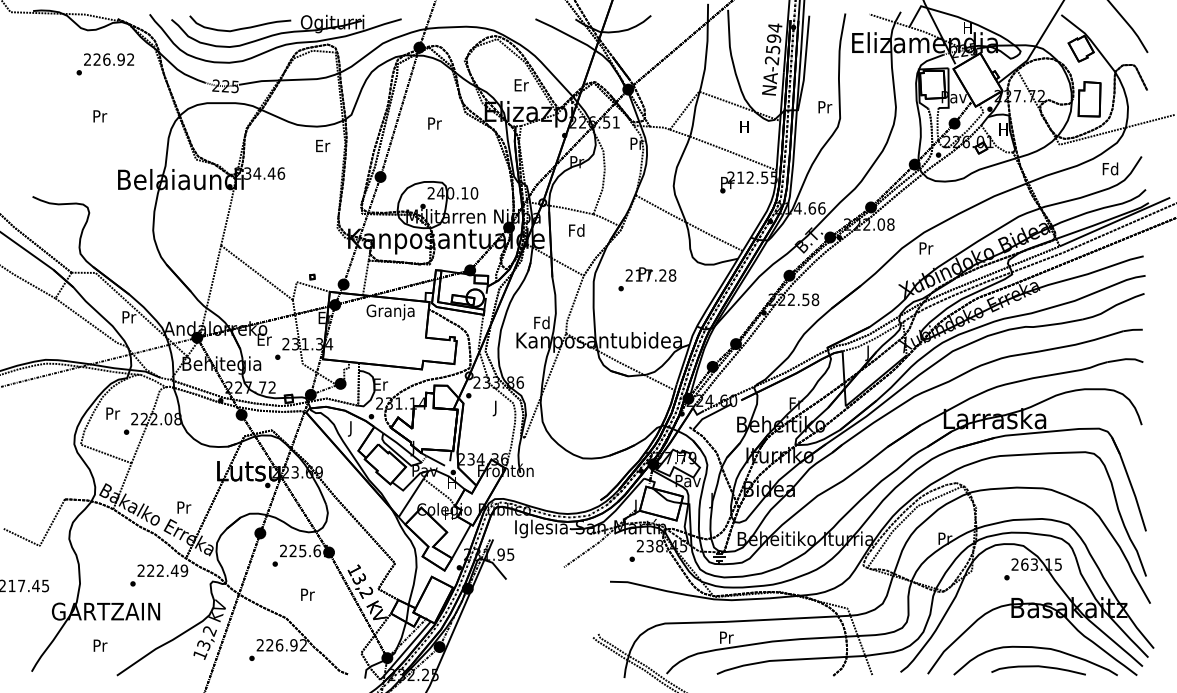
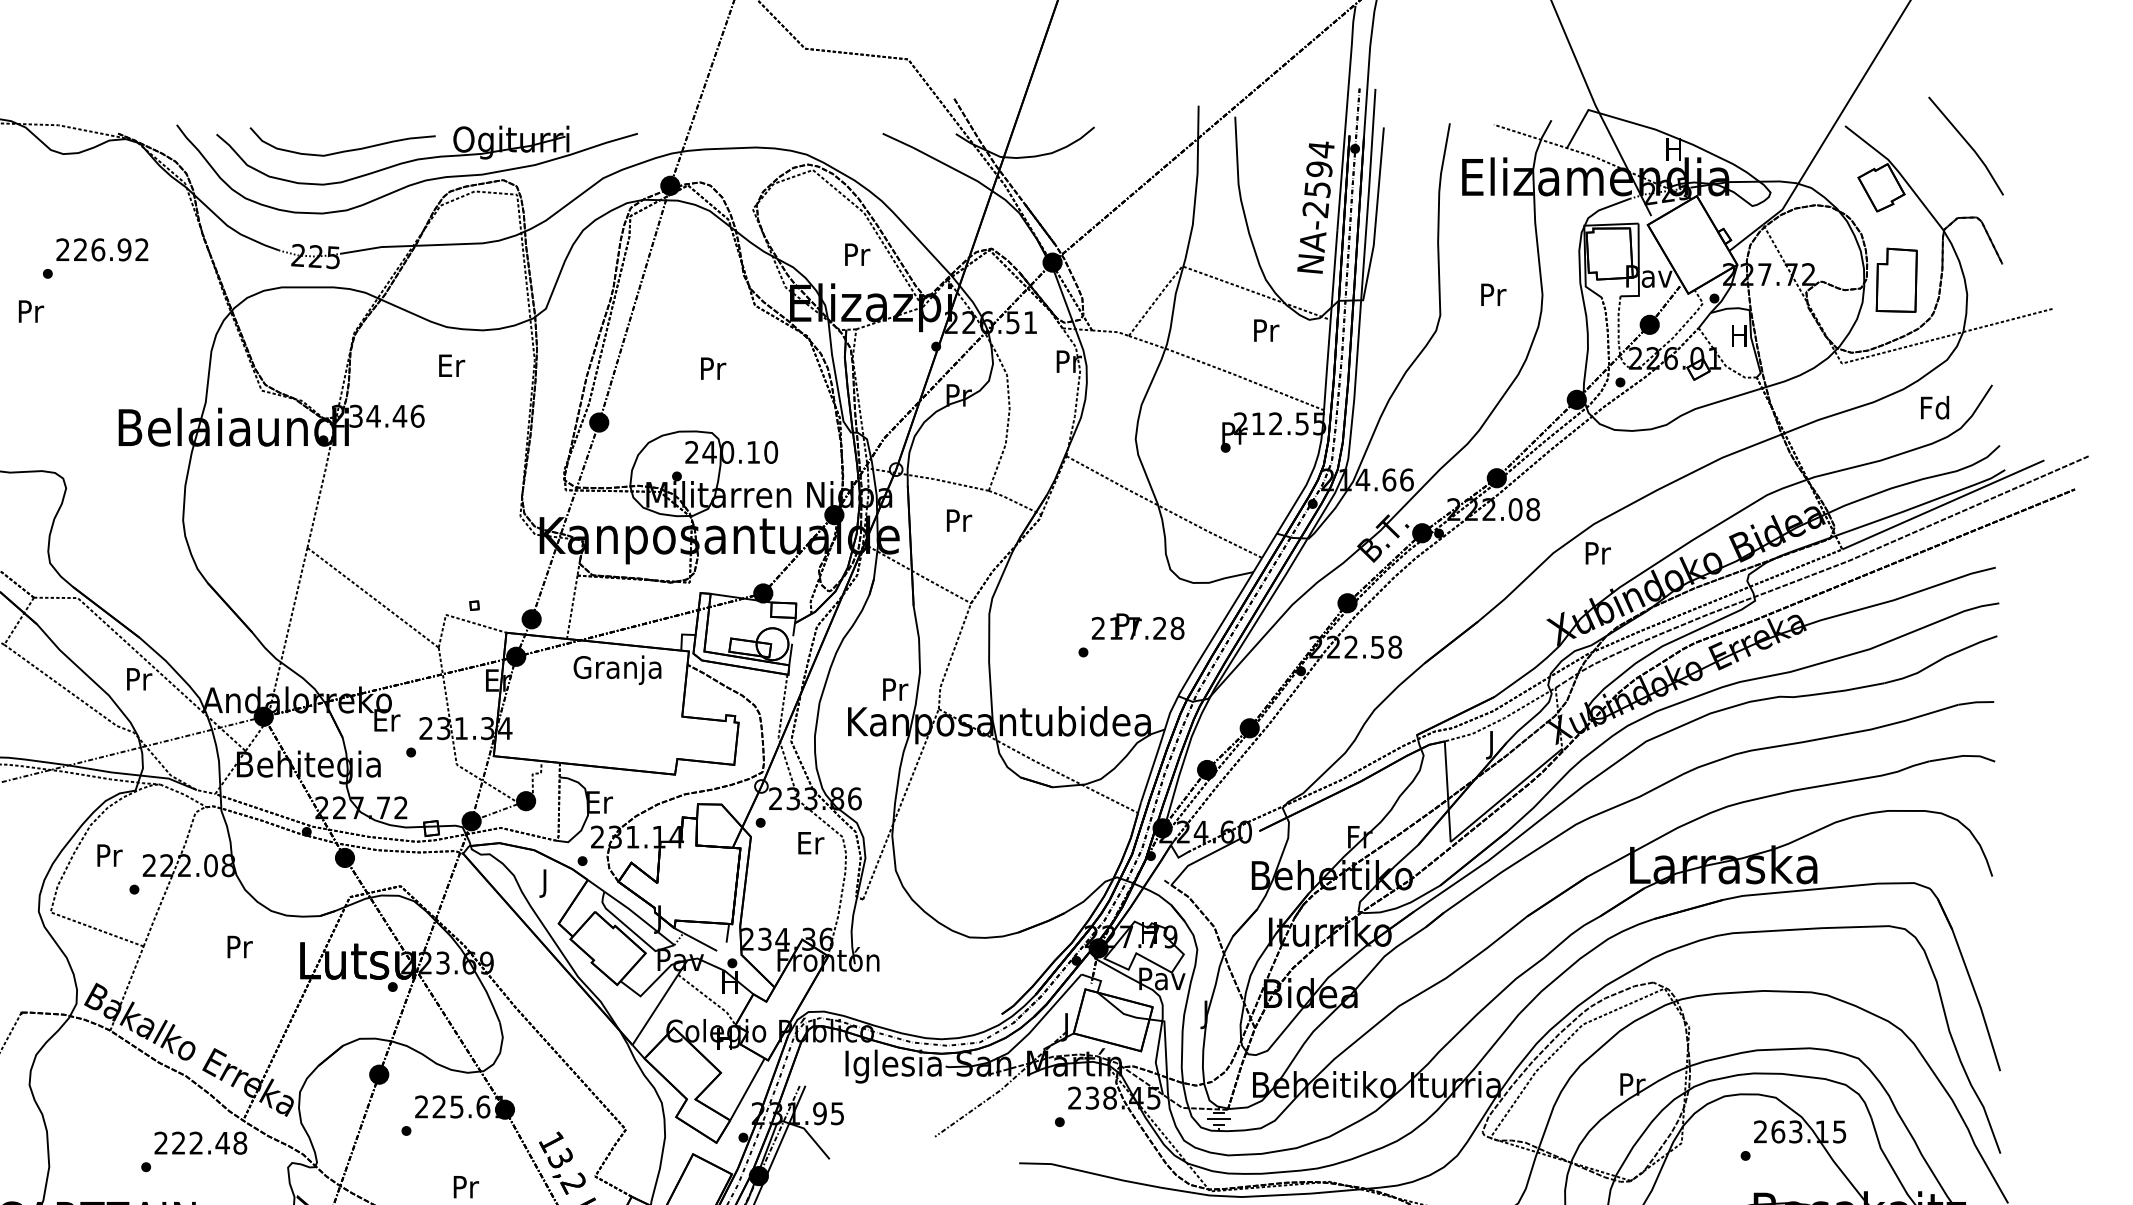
text: (104, 64) -> (94, 258), moved
text: (521, 85) -> (857, 255), Er -> Pr
text: (825, 107) -> (1494, 295), moved
text: (100, 116) -> (31, 311), moved
text: (434, 123) -> (712, 368), moved
text: (745, 126) -> (1267, 330), H -> Pr
text: (323, 145) -> (452, 364), moved
text: (576, 230) -> (957, 520), Fd -> Pr
text: (647, 279) -> (1131, 635), moved
text: (541, 322) -> (893, 688), Fd -> Pr
text: (496, 408) -> (811, 846), J -> Er
text: (184, 507) -> (240, 946), moved
text: (184, 570) -> (240, 1142), 222.49 -> 222.48

